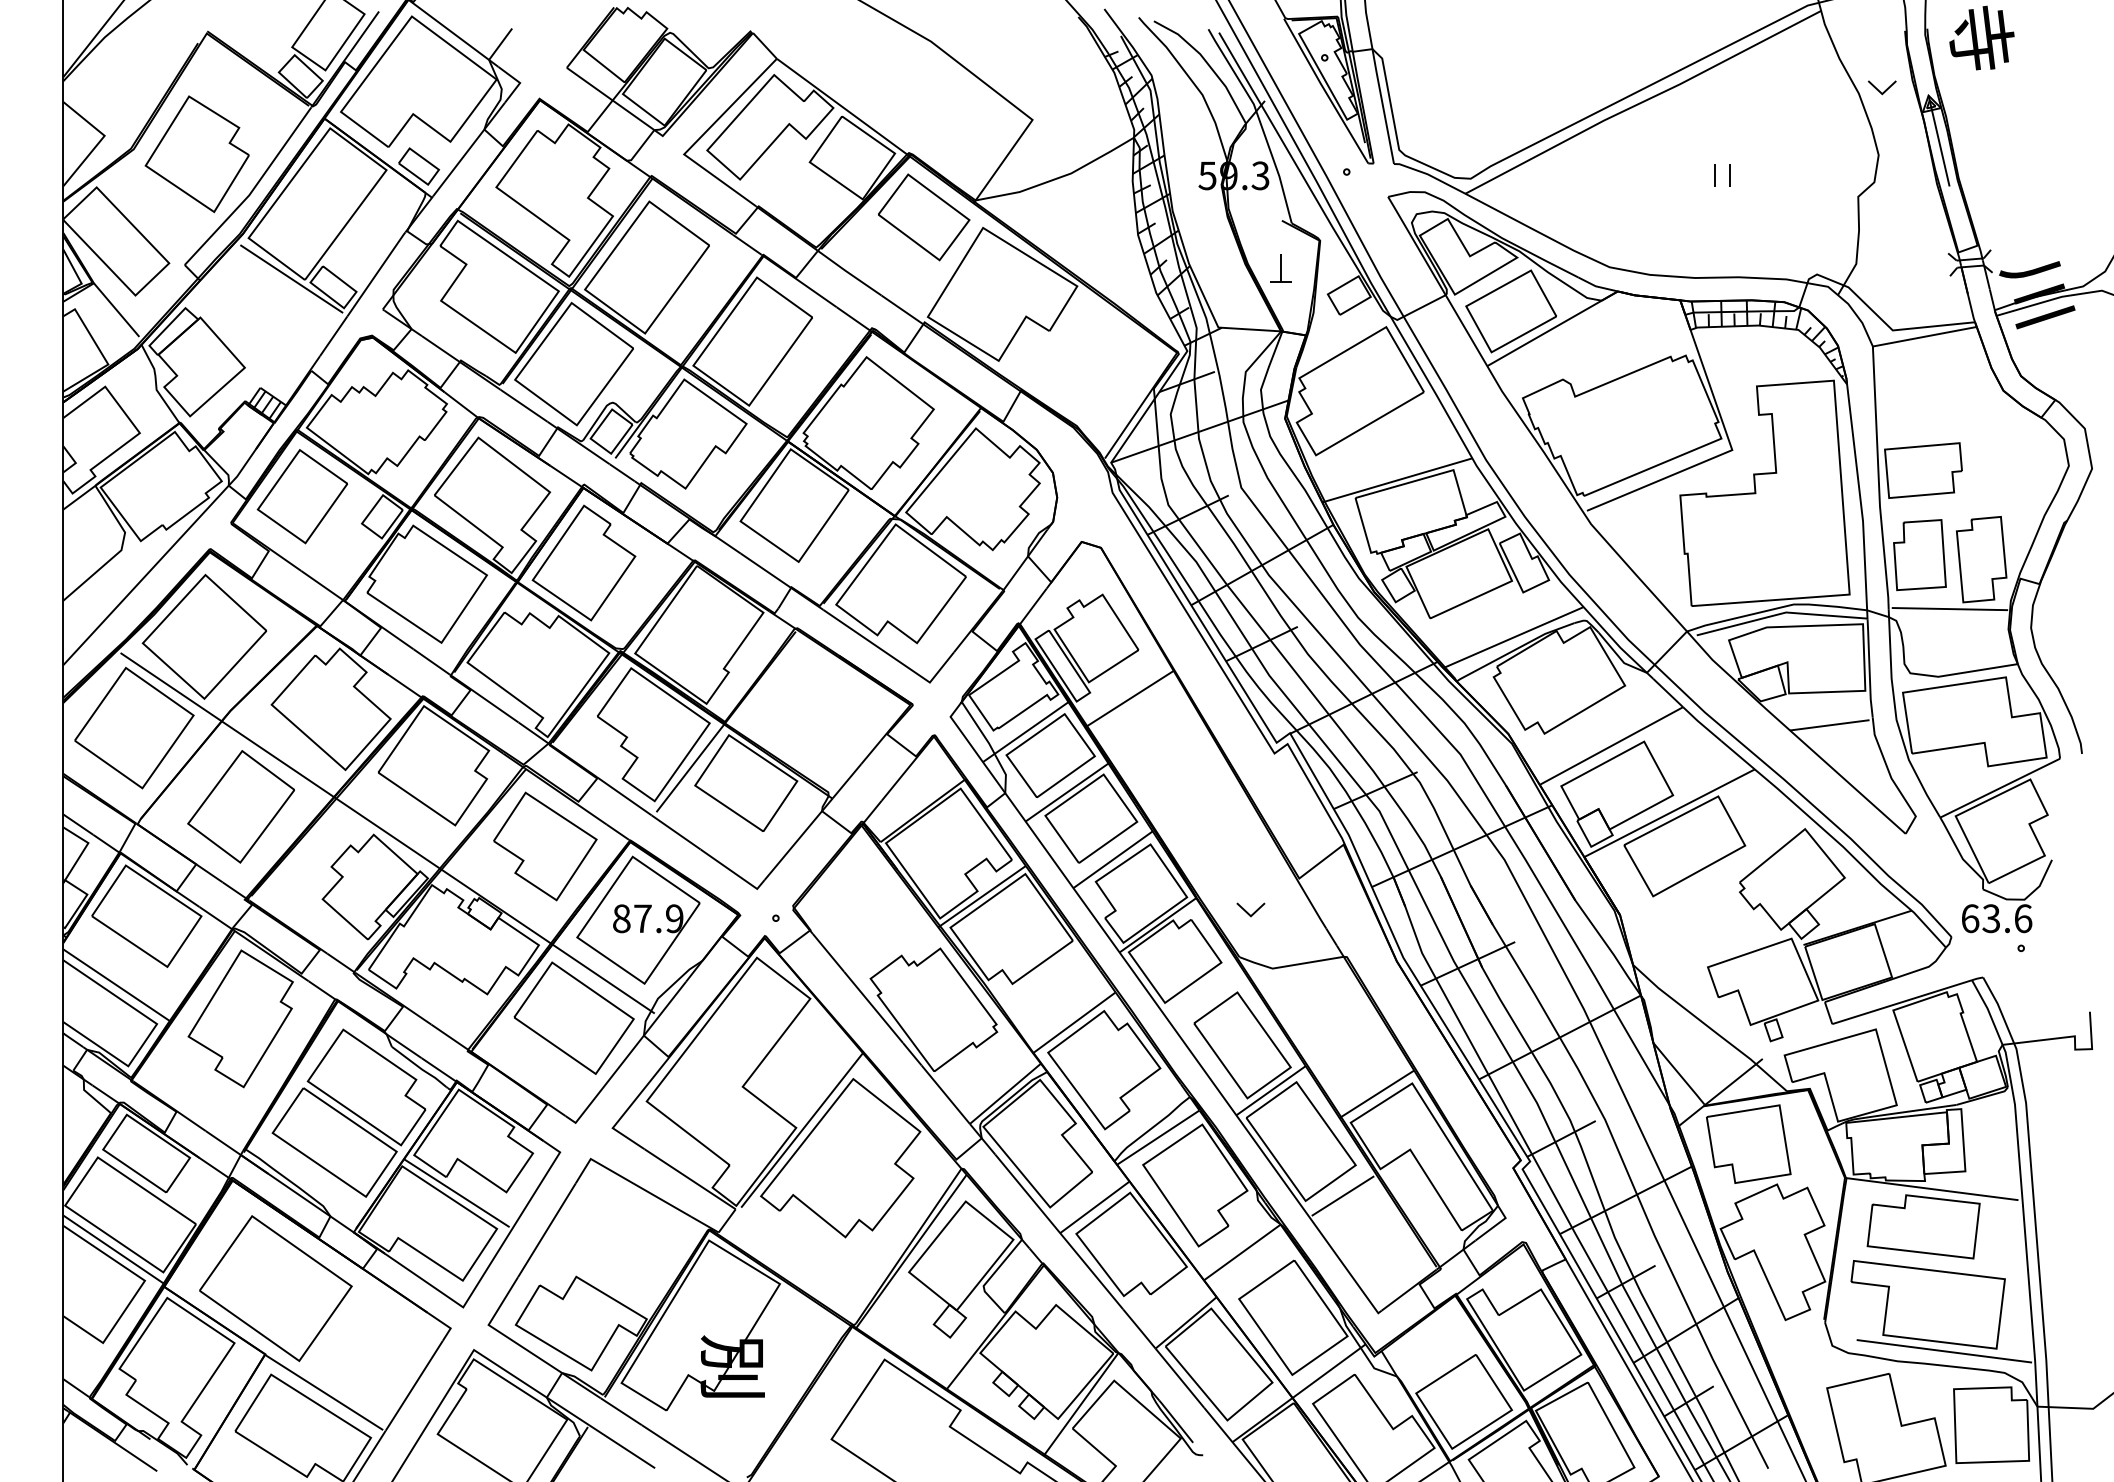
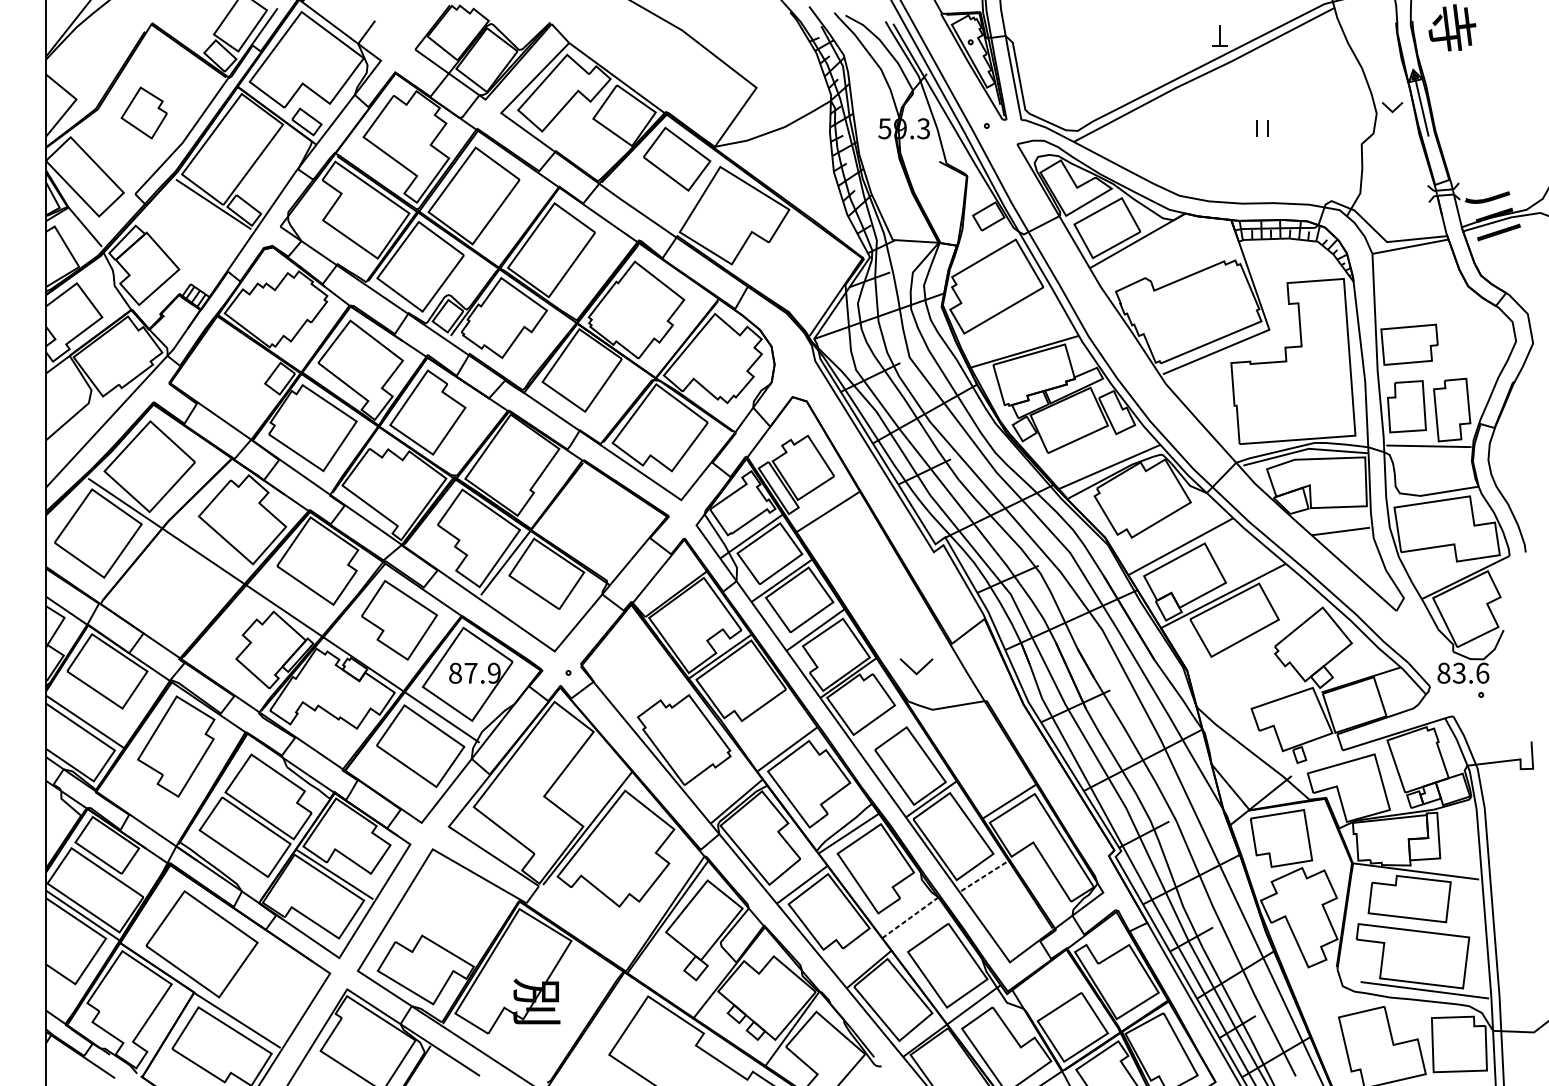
part: (1882, 87) -> (1392, 107), moved
part: (196, 154) -> (143, 113), size x0.6
part: (1280, 268) -> (1219, 35), moved
part: (301, 496) -> (220, 363), removed
part: (240, 806) -> (176, 591), removed
part: (1250, 909) -> (916, 666), size x1.6
text: (1970, 918) -> (1444, 673), 63.6 -> 83.6
line: (1343, 1195) -> (984, 876), solid -> dashed
line: (1242, 1252) -> (910, 917), solid -> dashed

